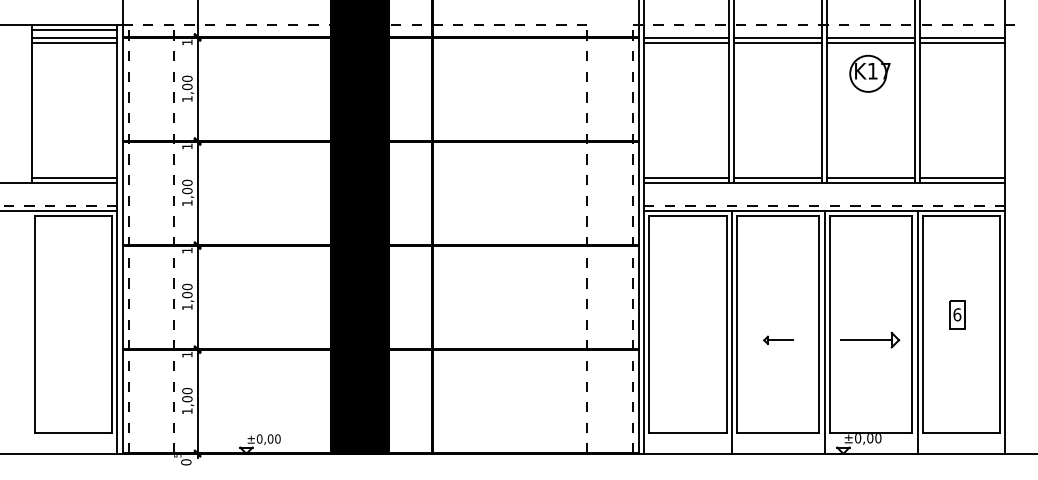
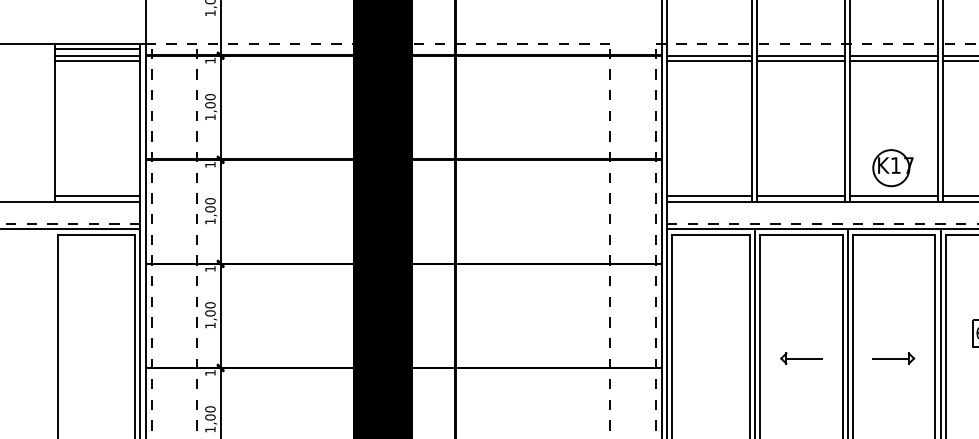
part: (869, 73) -> (892, 167), moved
part: (778, 340) -> (801, 358), size x1.43
part: (870, 340) -> (893, 358), size x0.71

